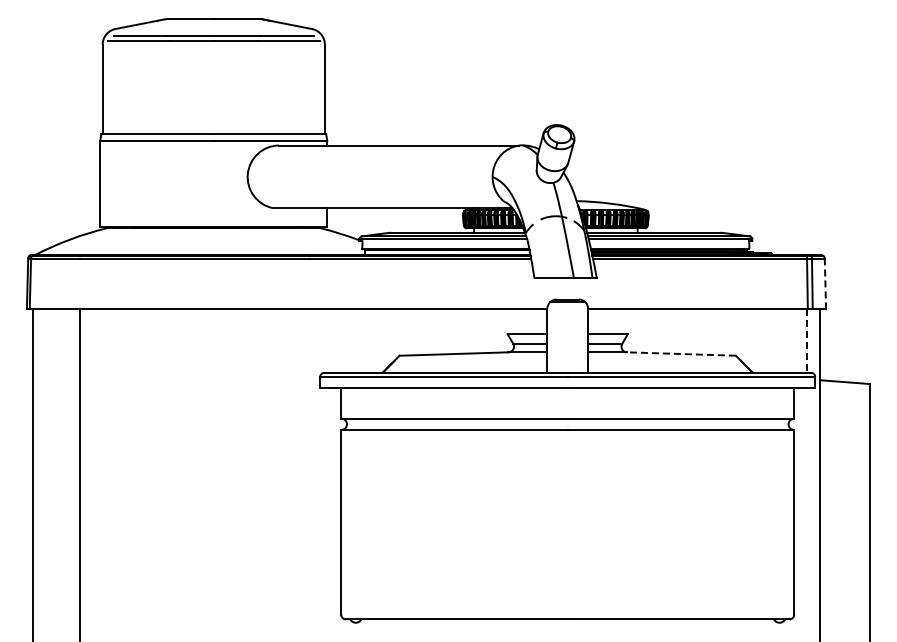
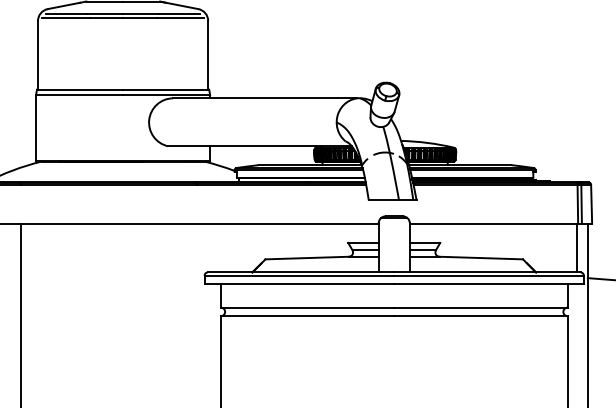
line: (825, 284) -> (591, 204), dashed -> solid
line: (806, 340) -> (577, 247), dashed -> solid
line: (680, 354) -> (480, 258), dashed -> solid

